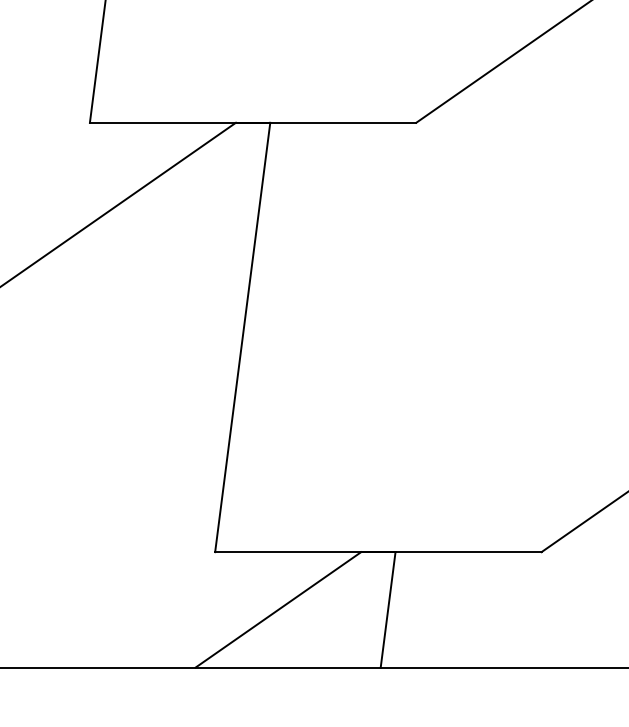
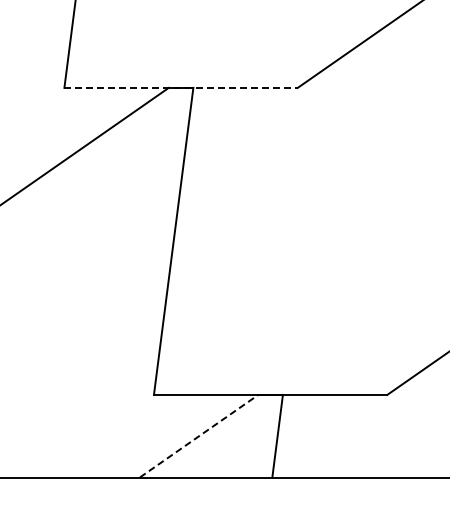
line: (253, 122) -> (181, 87), solid -> dashed
line: (278, 608) -> (199, 435), solid -> dashed

